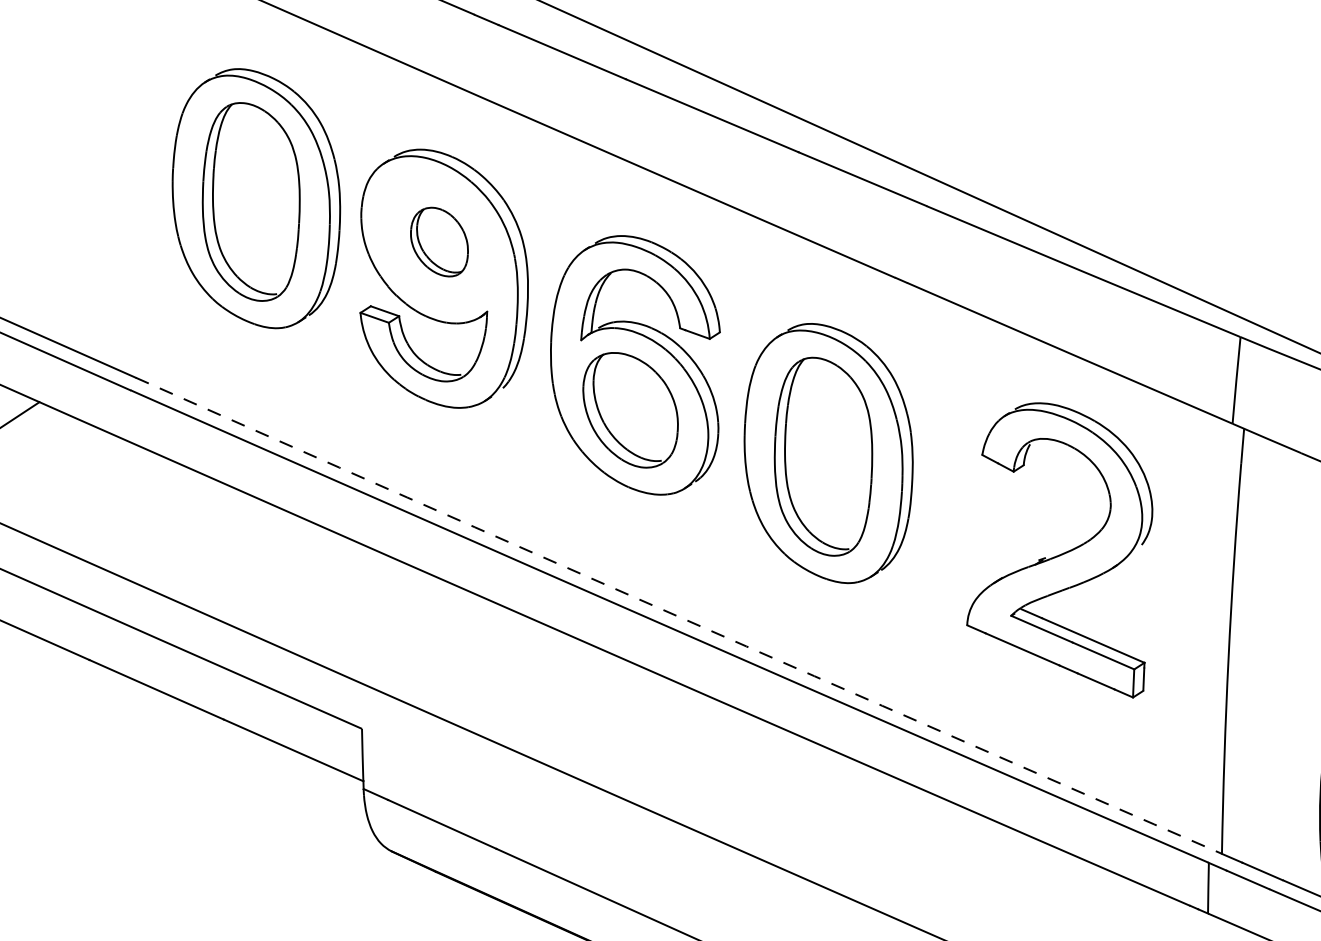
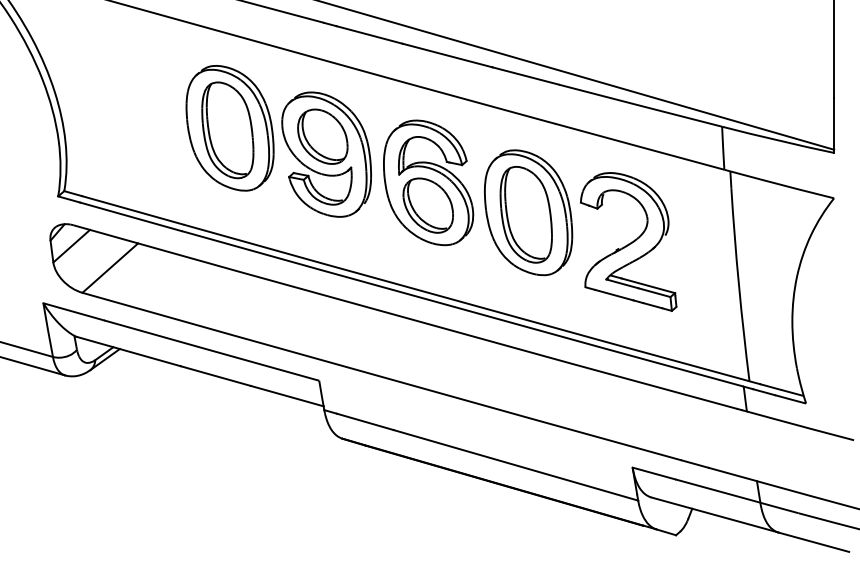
part: (438, 241) -> (322, 136), size x1.67
part: (1066, 546) -> (628, 241), moved
arc: (678, 616) -> (466, 303), dashed -> solid

